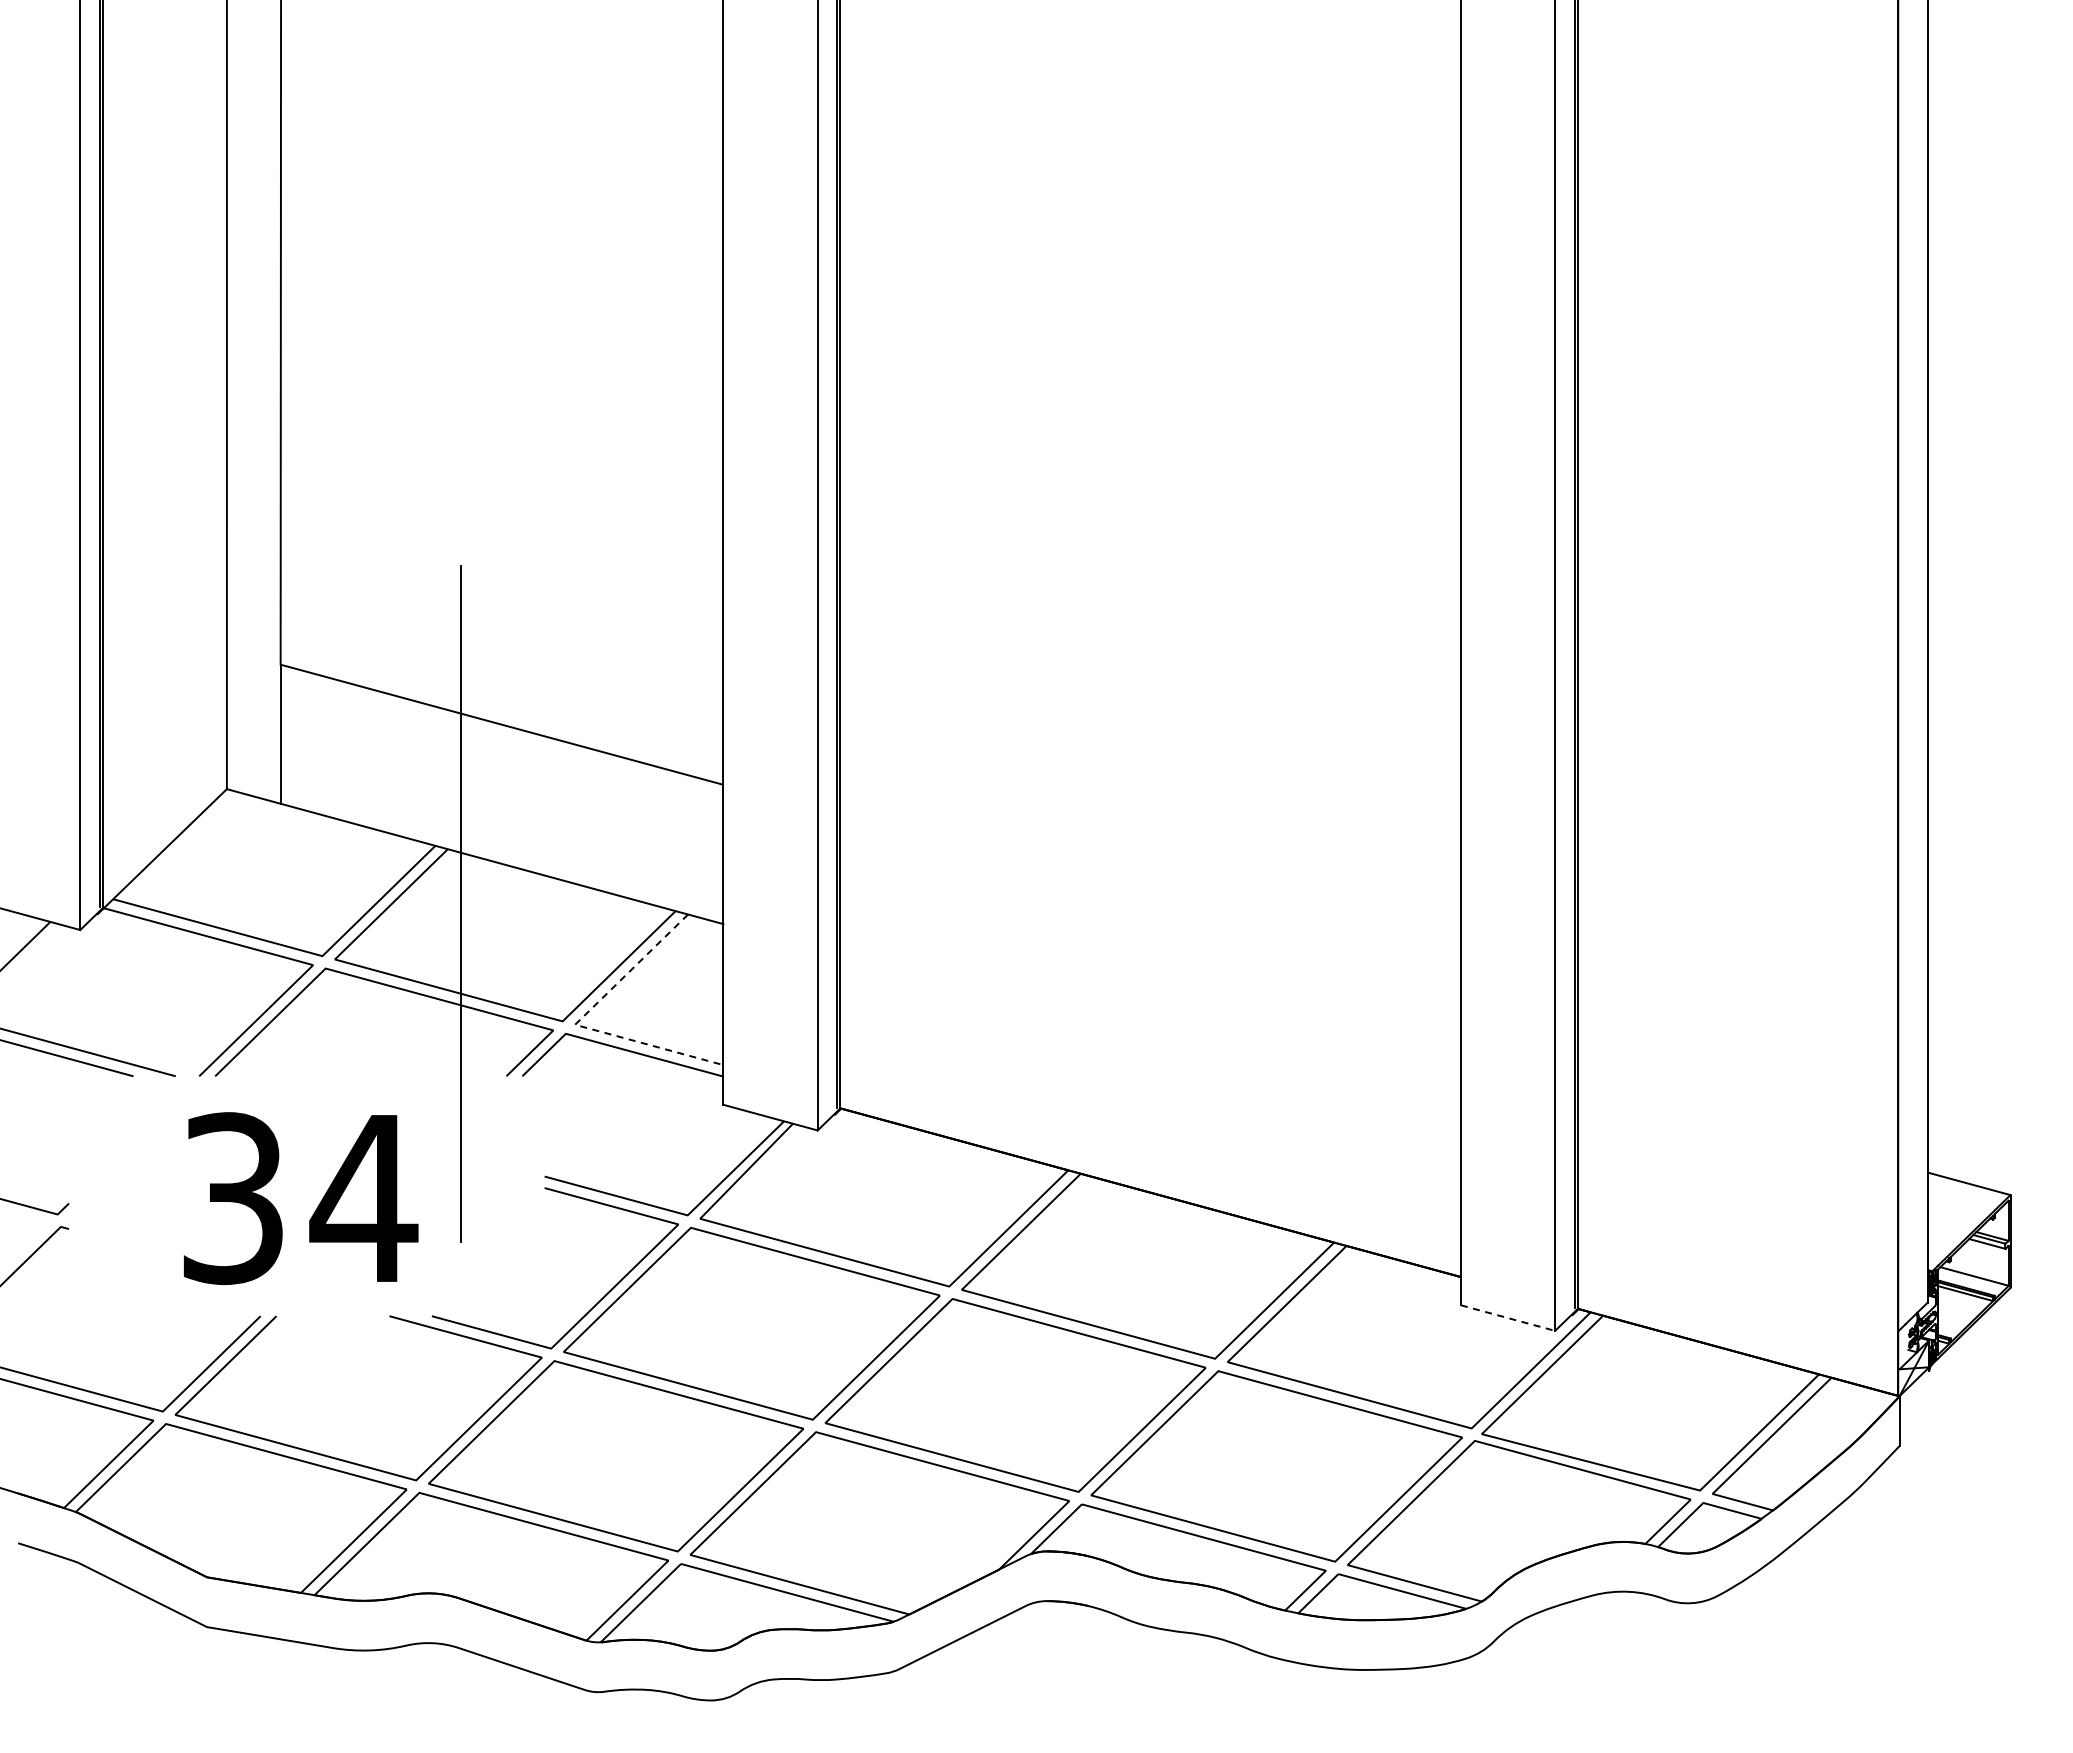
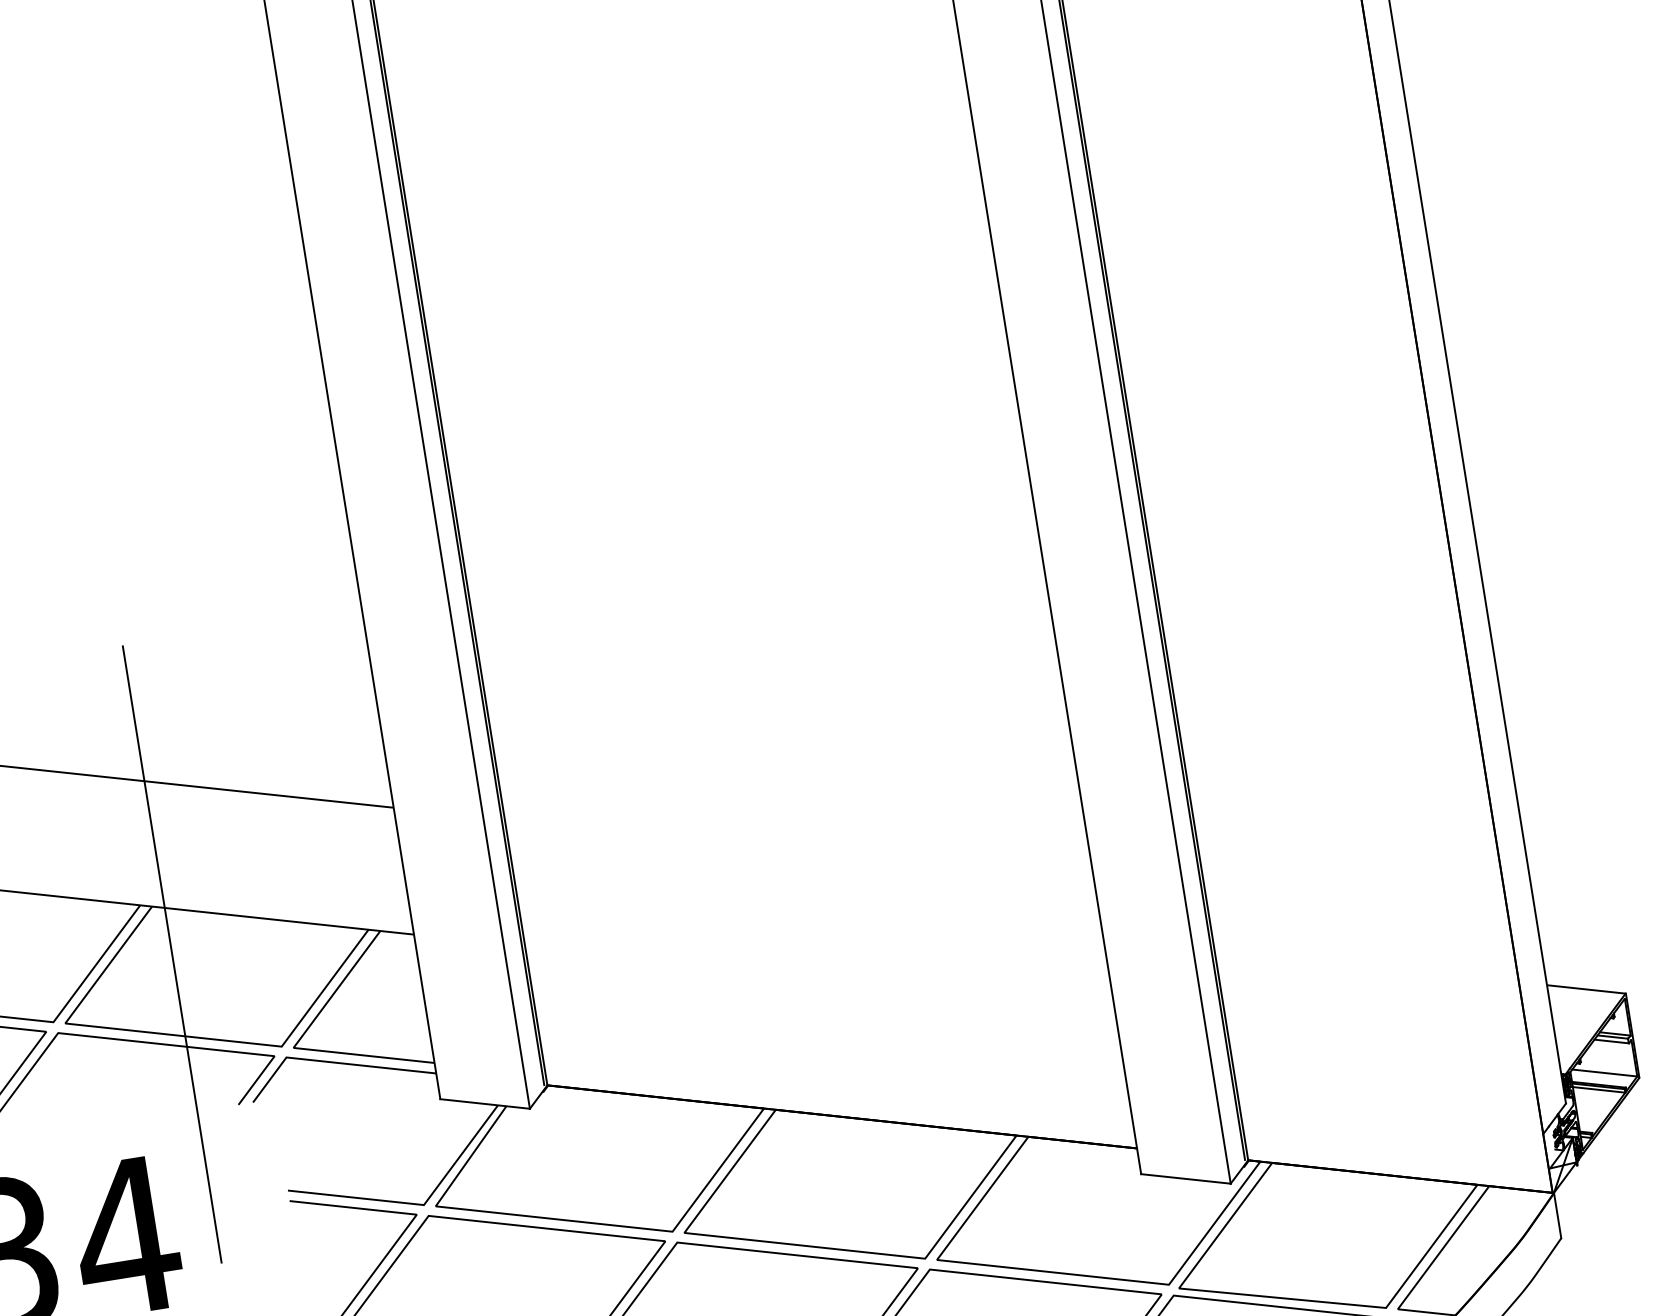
line: (575, 1024) -> (293, 1047), dashed -> solid
line: (1508, 1318) -> (1186, 1179), dashed -> solid

